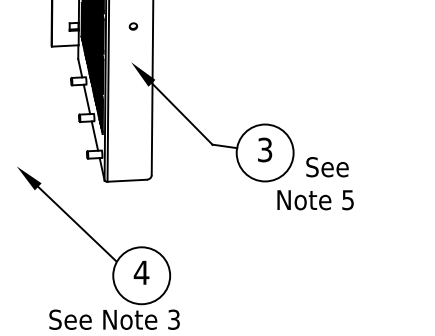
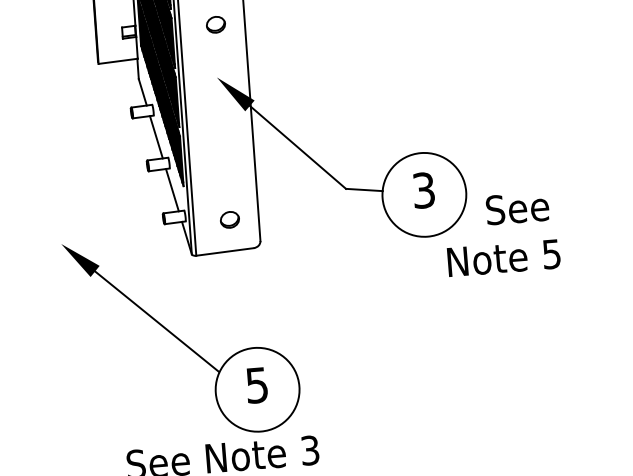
part: (133, 26) -> (216, 24), size x1.67
part: (132, 159) -> (230, 220), added
text: (141, 272) -> (256, 384), 4 -> 5

